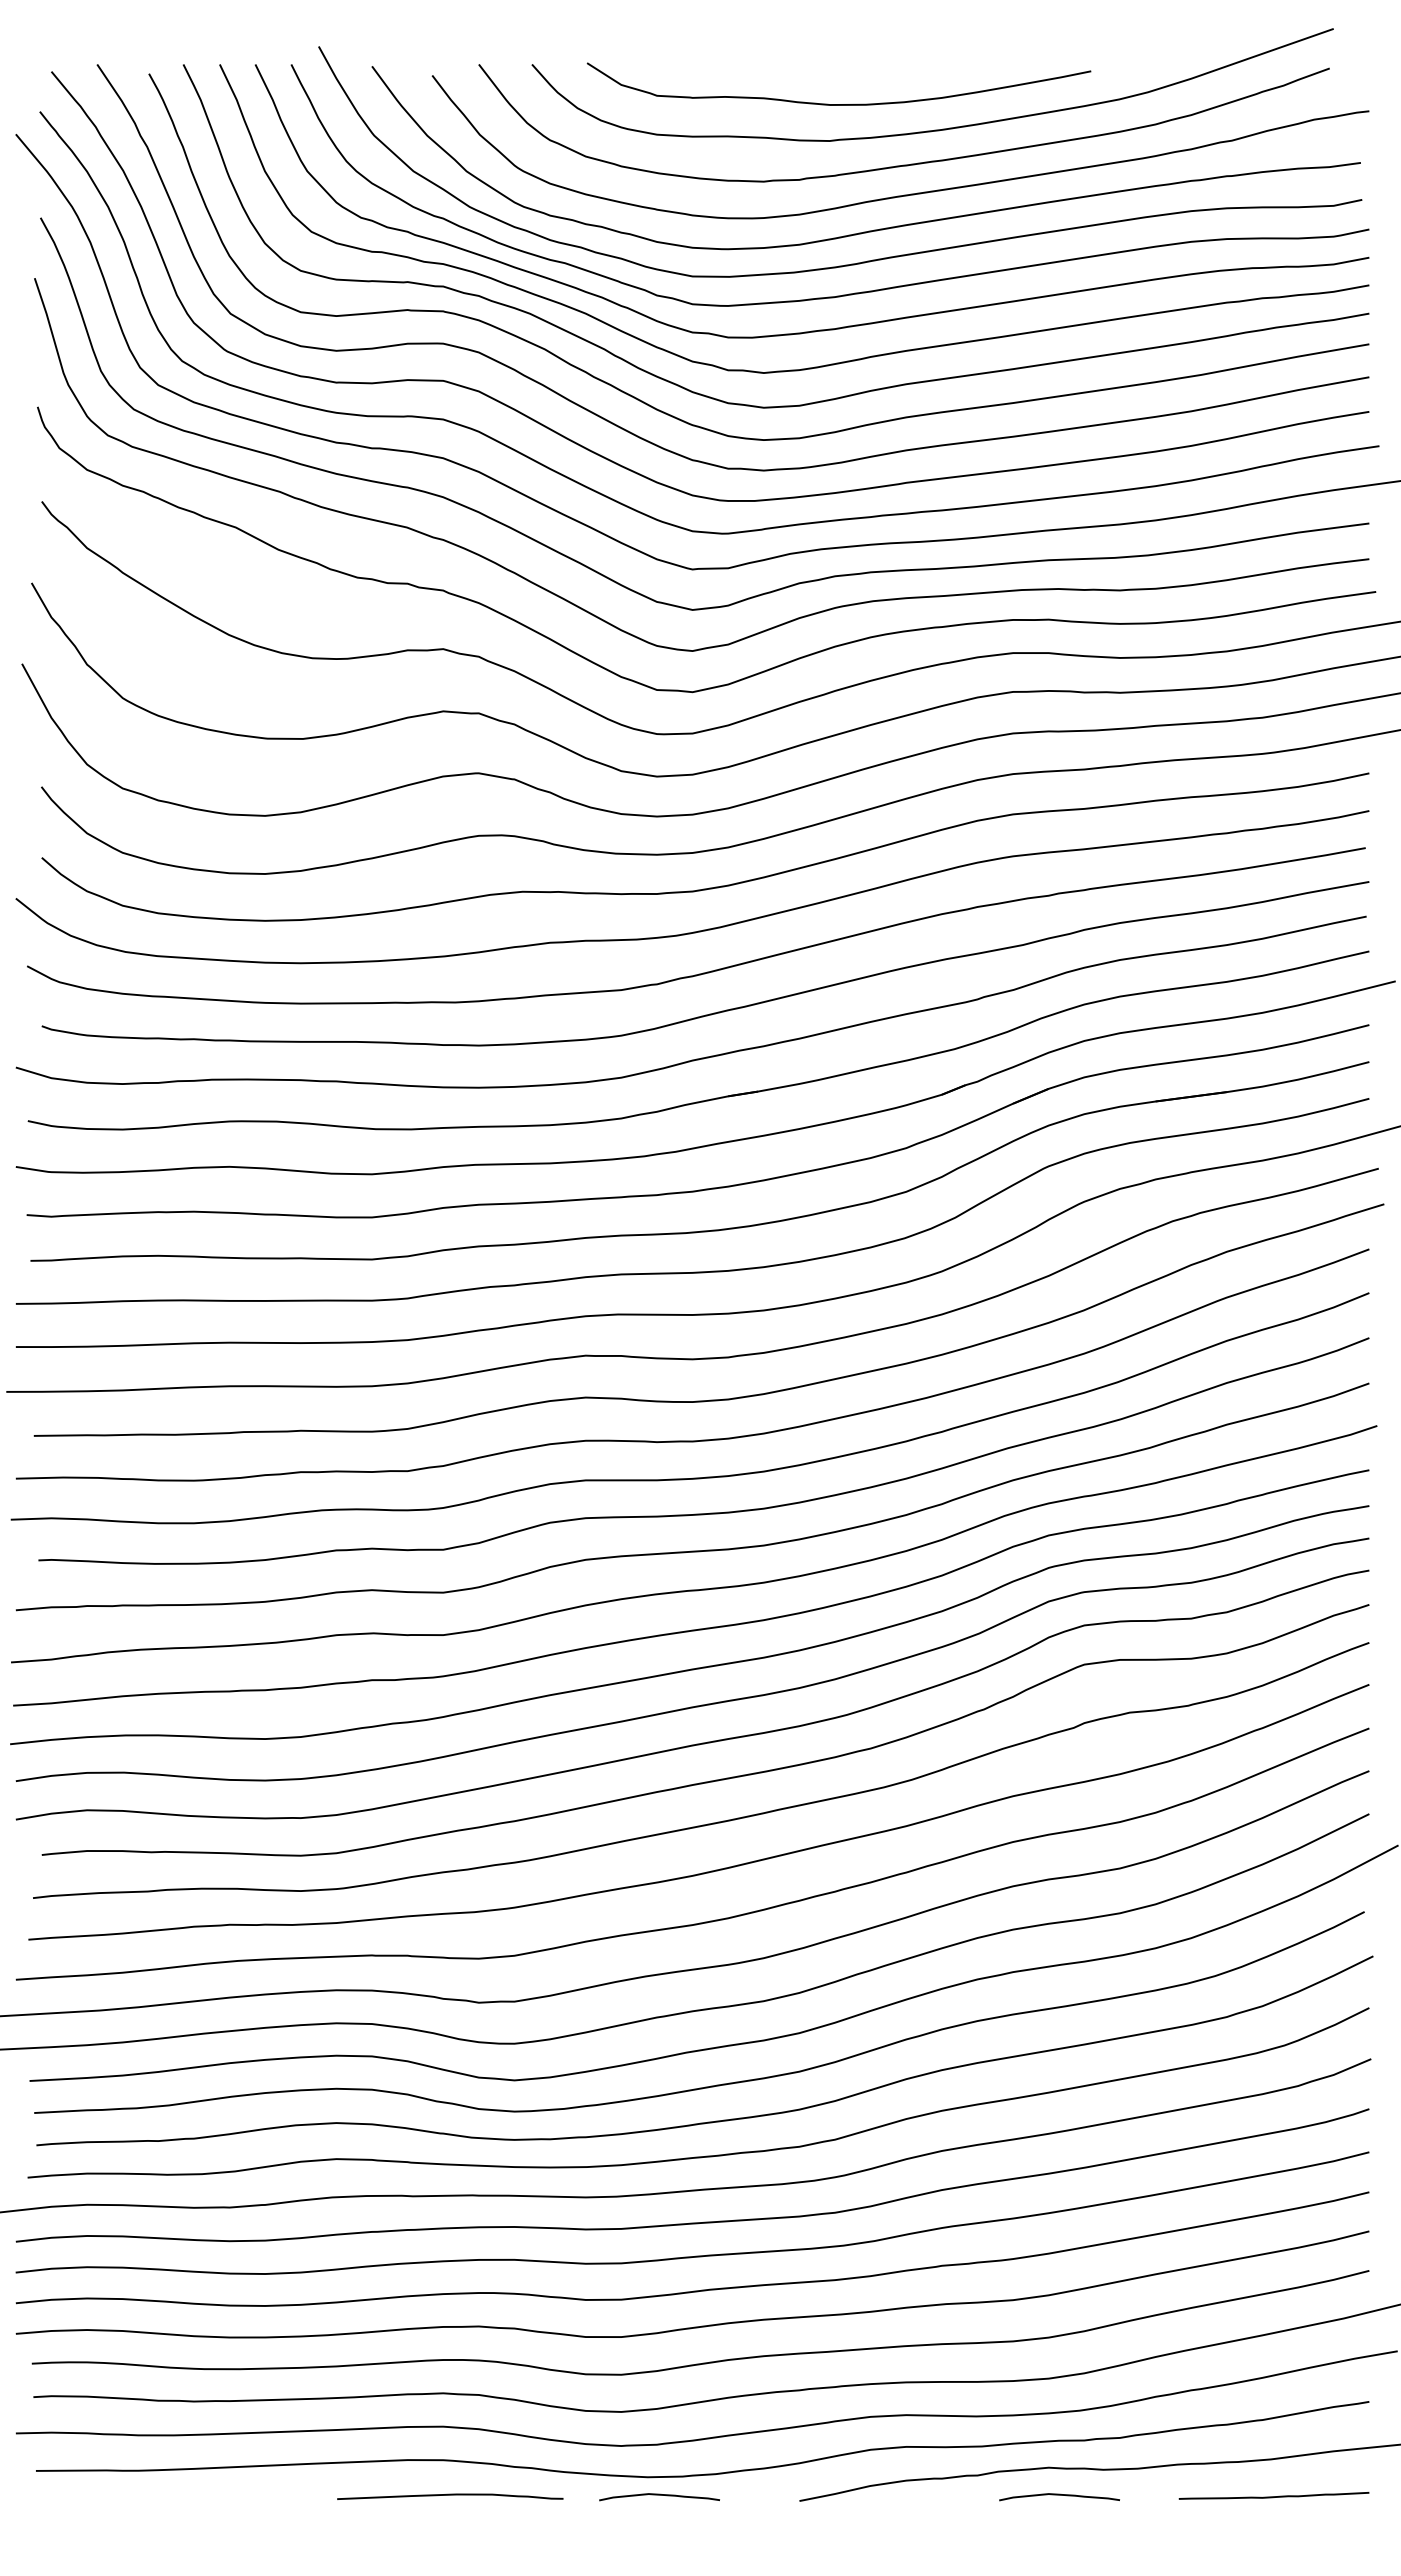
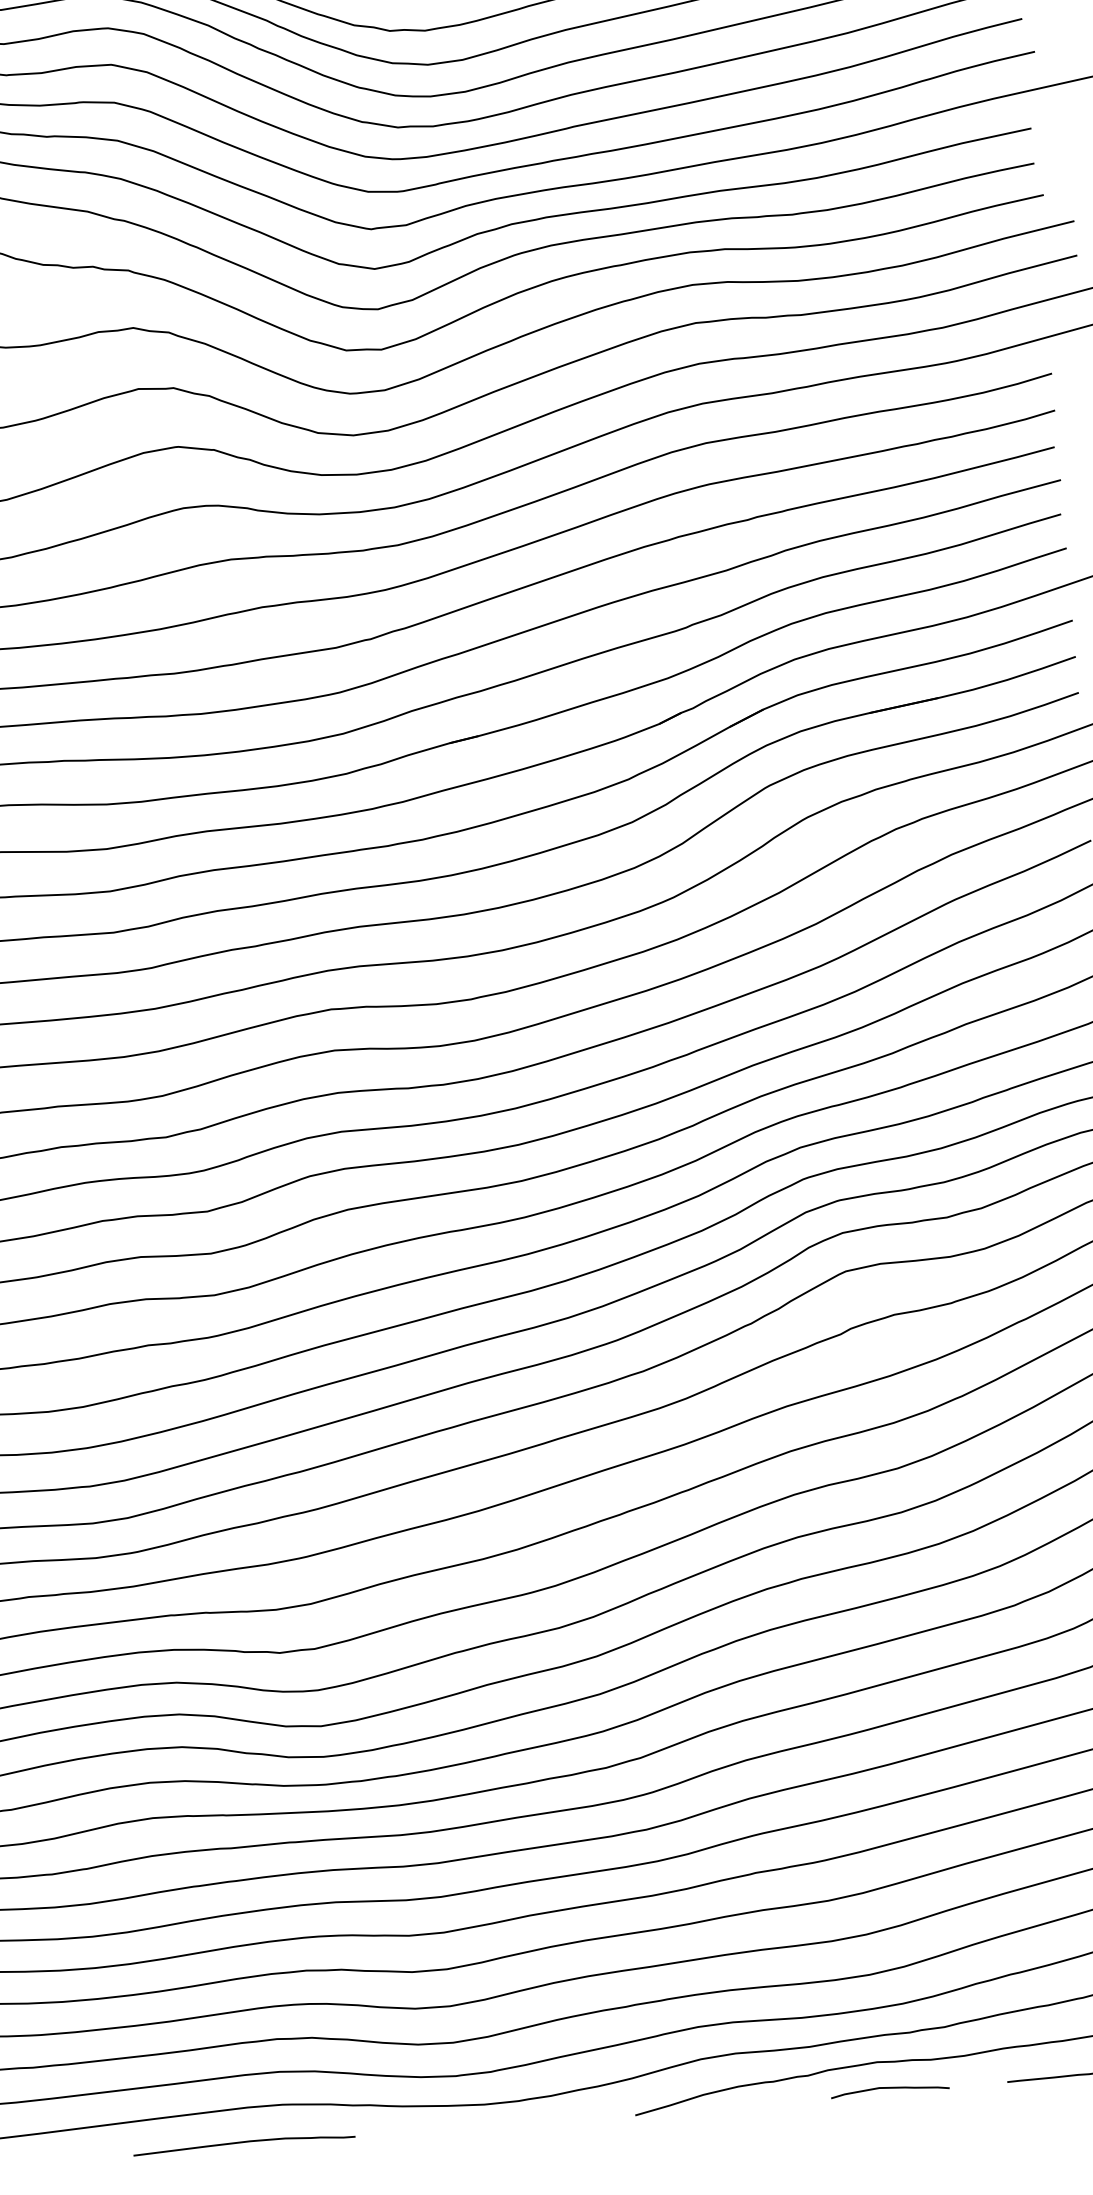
curve: (450, 2495) -> (244, 2142), moved
curve: (659, 2495) -> (497, 2121), removed

